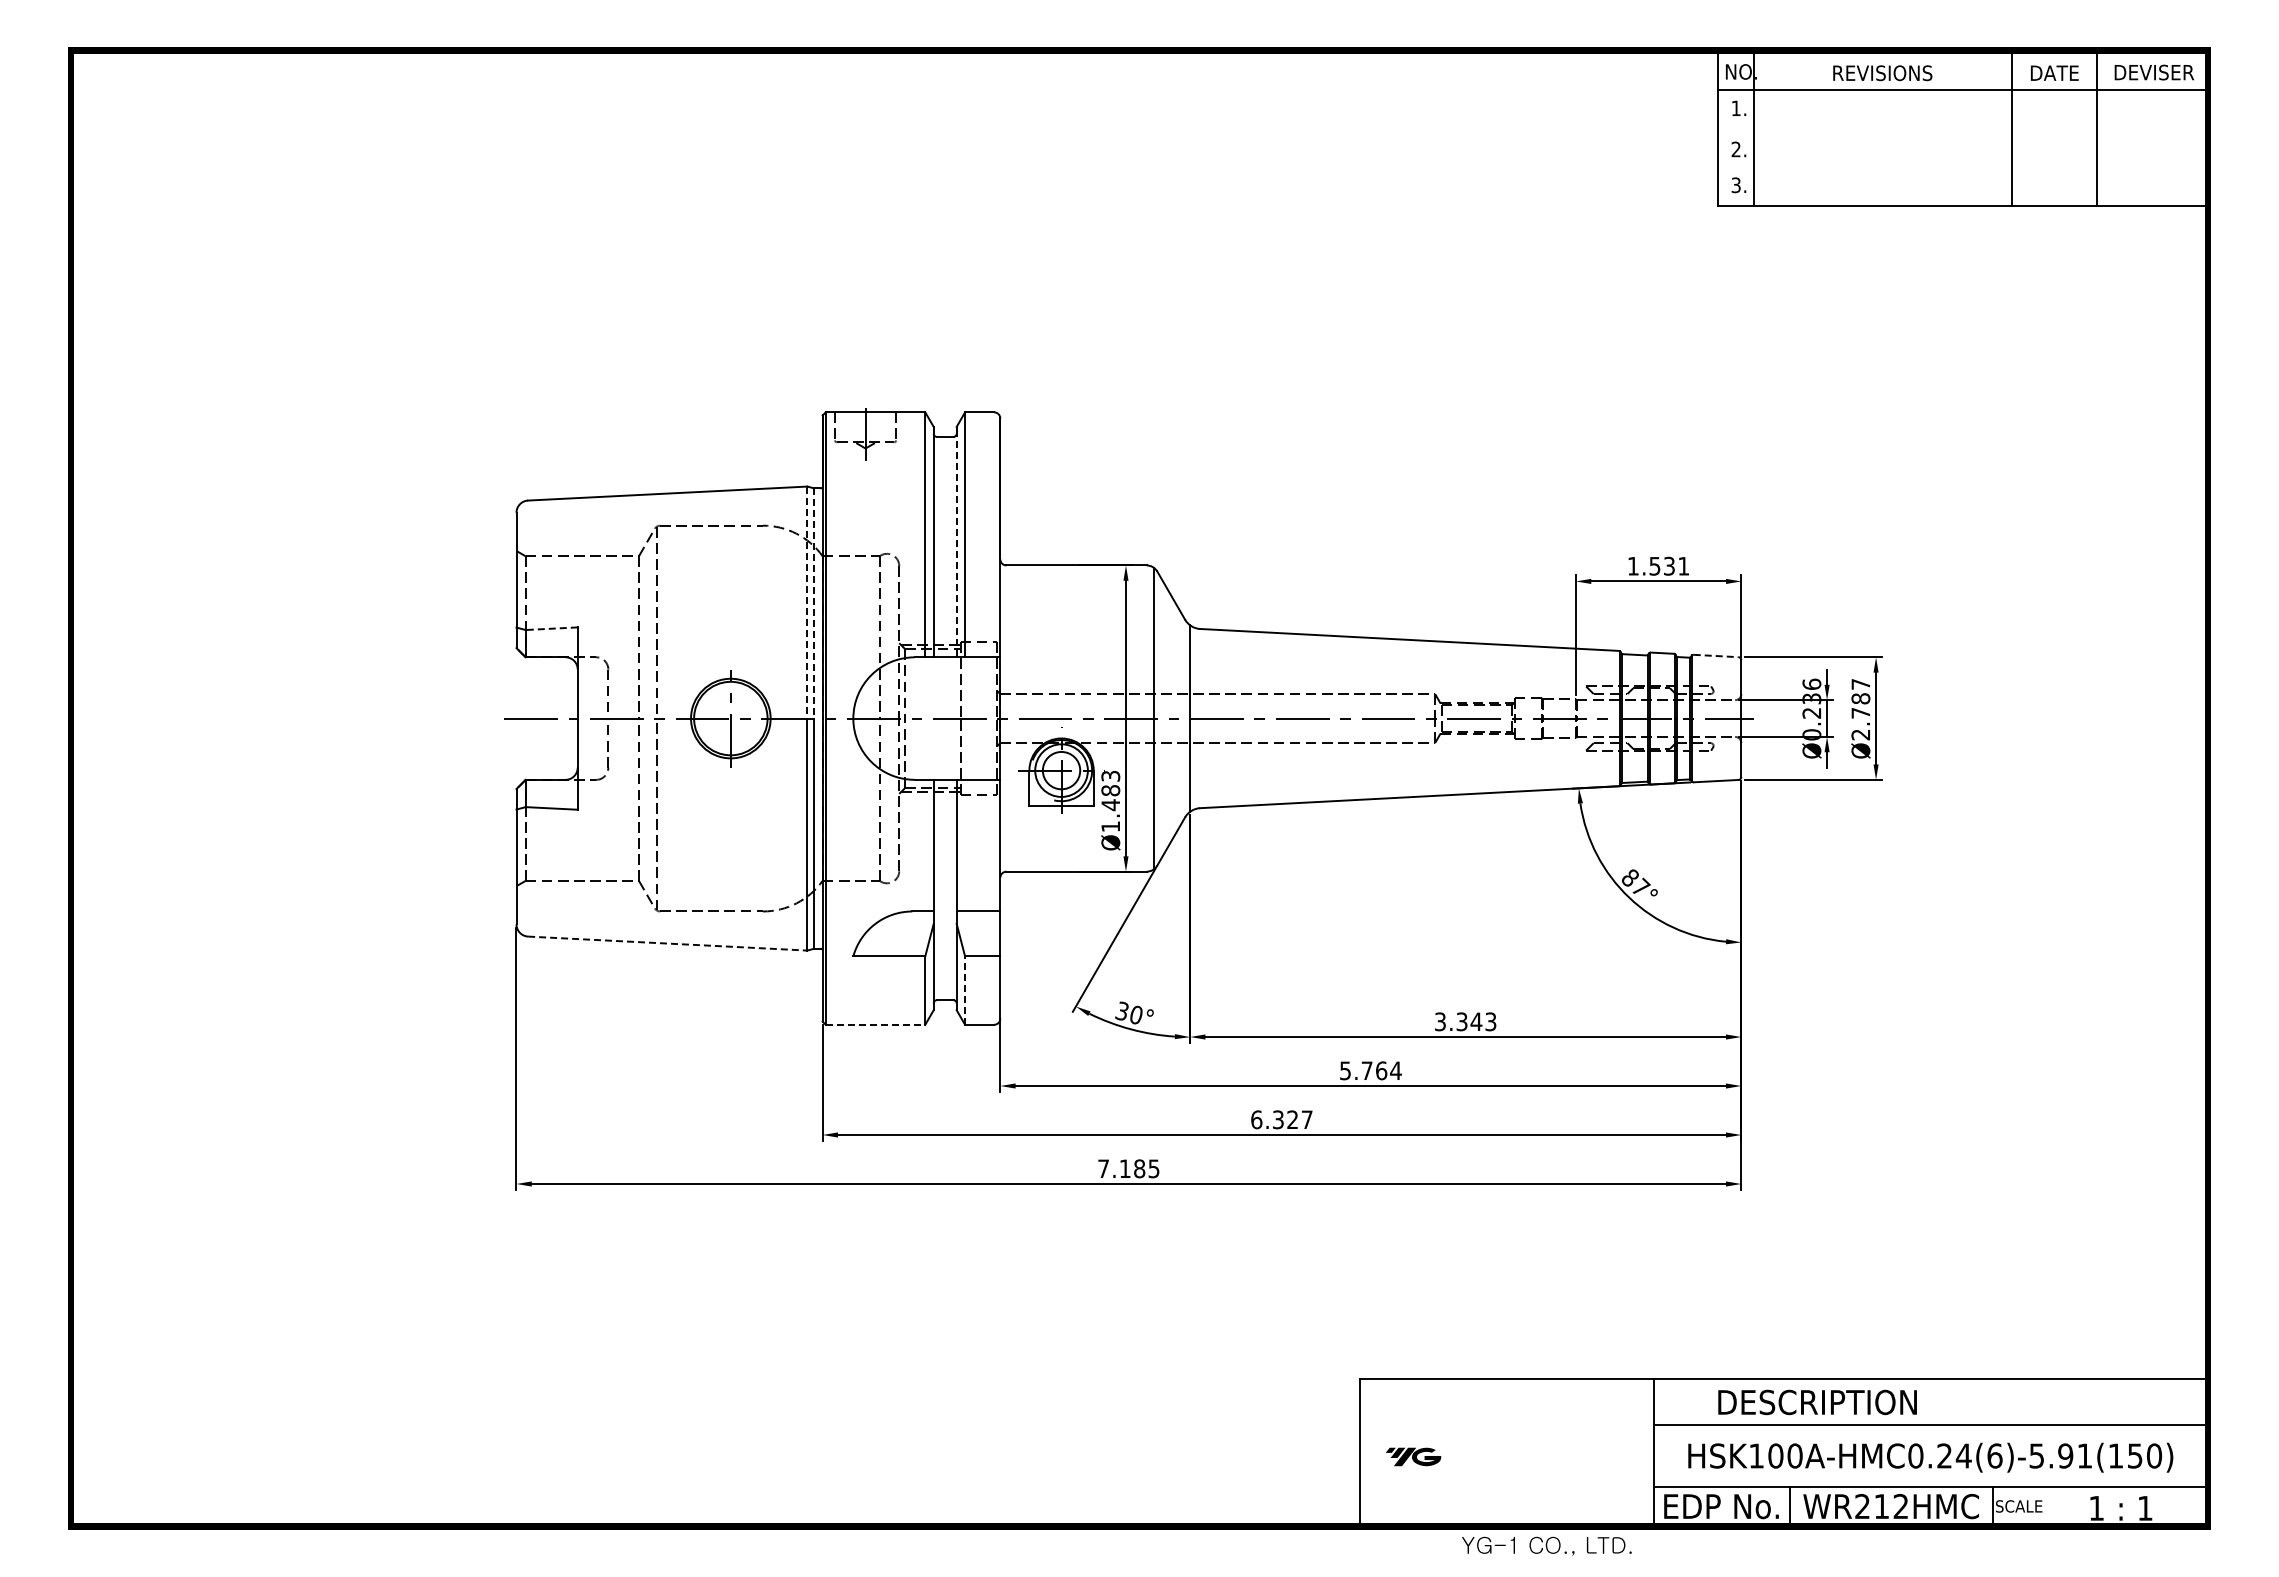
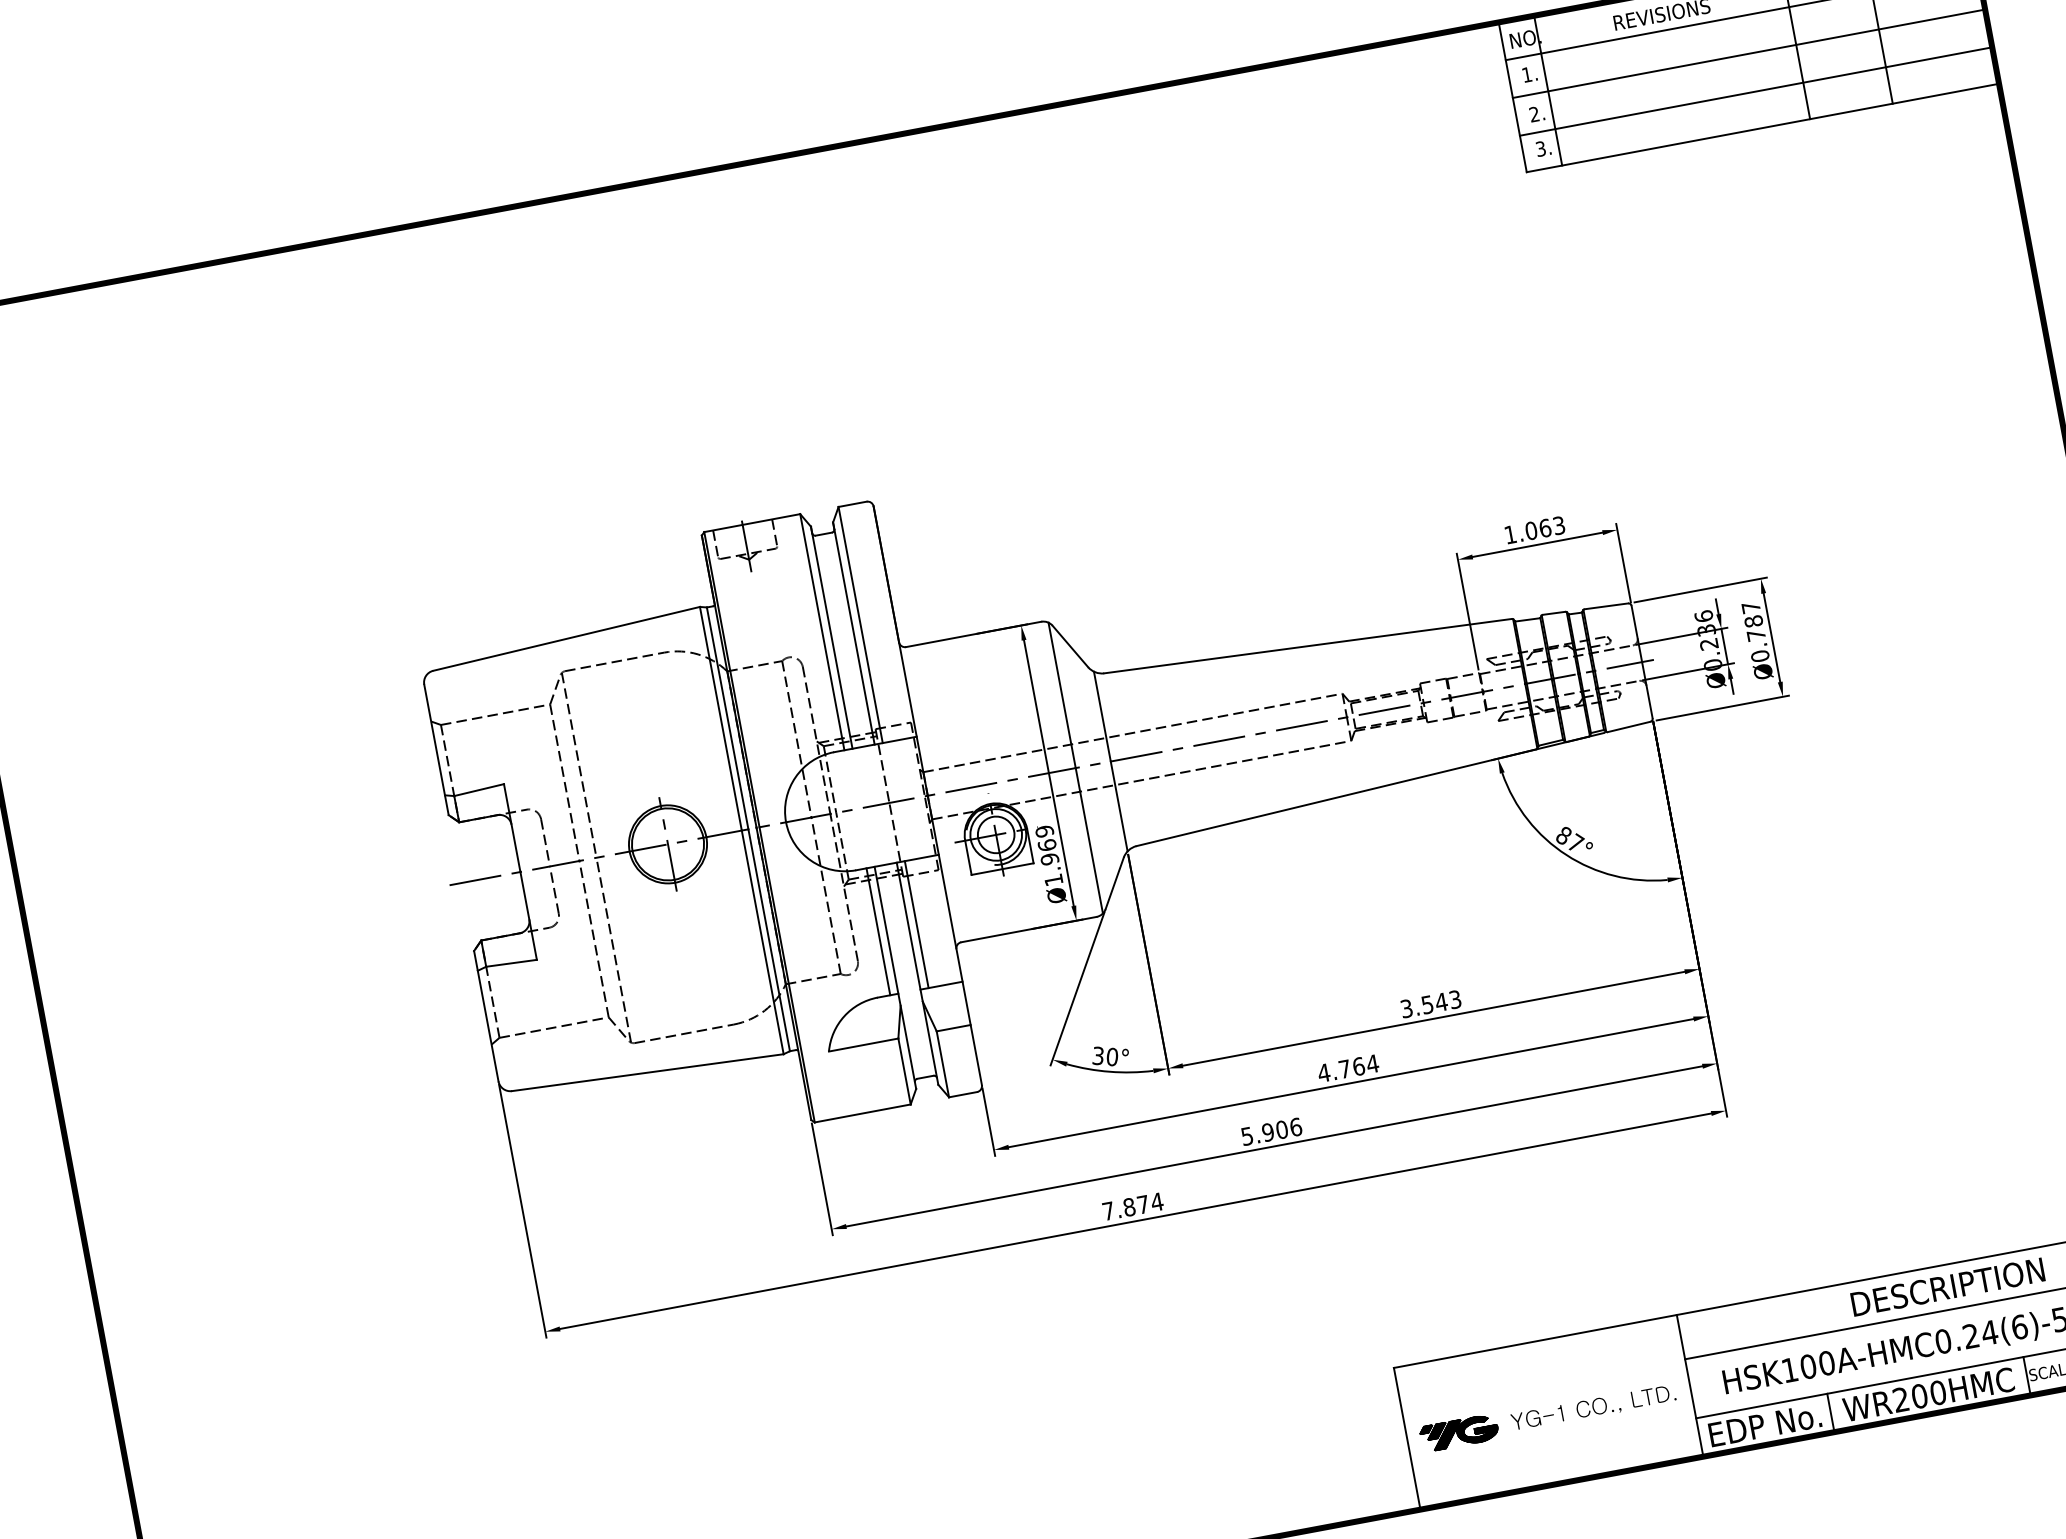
line: (1962, 128) -> (1748, 53), added
line: (1962, 168) -> (1756, 91), added
line: (956, 541) -> (853, 632), dashed -> solid
text: (1669, 565) -> (1545, 527), 1.531 -> 1.063
line: (807, 603) -> (721, 719), dashed -> solid
line: (814, 603) -> (727, 718), dashed -> solid
line: (551, 628) -> (478, 789), dashed -> solid
line: (1716, 656) -> (1606, 606), dashed -> solid
text: (1860, 734) -> (1759, 655), Ø2.787 -> Ø0.787
text: (1110, 790) -> (1046, 845), Ø1.483 -> Ø1.969
line: (925, 845) -> (878, 931), added
line: (965, 845) -> (917, 924), added
line: (667, 943) -> (647, 1072), dashed -> solid
line: (965, 990) -> (943, 1064), dashed -> solid
text: (1462, 1021) -> (1427, 1004), 3.343 -> 3.543
line: (875, 1024) -> (862, 1113), dashed -> solid
text: (1345, 1070) -> (1324, 1072), 5.764 -> 4.764
text: (1281, 1119) -> (1271, 1131), 6.327 -> 5.906
text: (1139, 1168) -> (1143, 1204), 7.185 -> 7.874
text: (1817, 1402) -> (1947, 1287), moved
part: (1413, 1456) -> (1459, 1432), size x1.43
text: (1891, 1506) -> (1928, 1394), WR212HMC -> WR200HMC
text: (1546, 1545) -> (1593, 1407), moved

